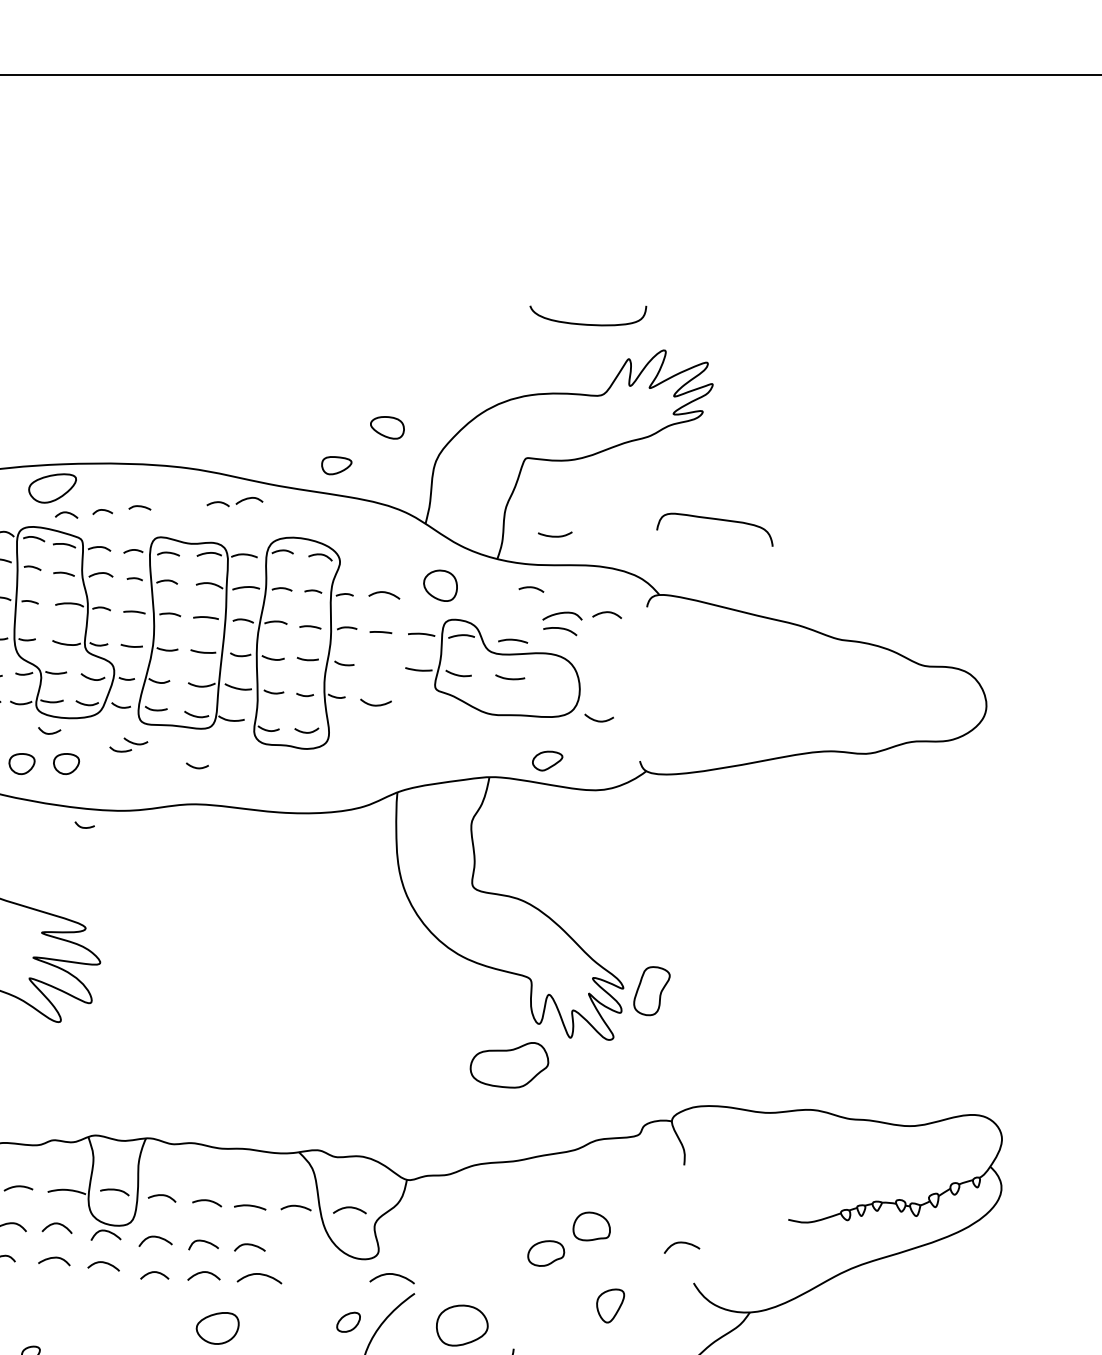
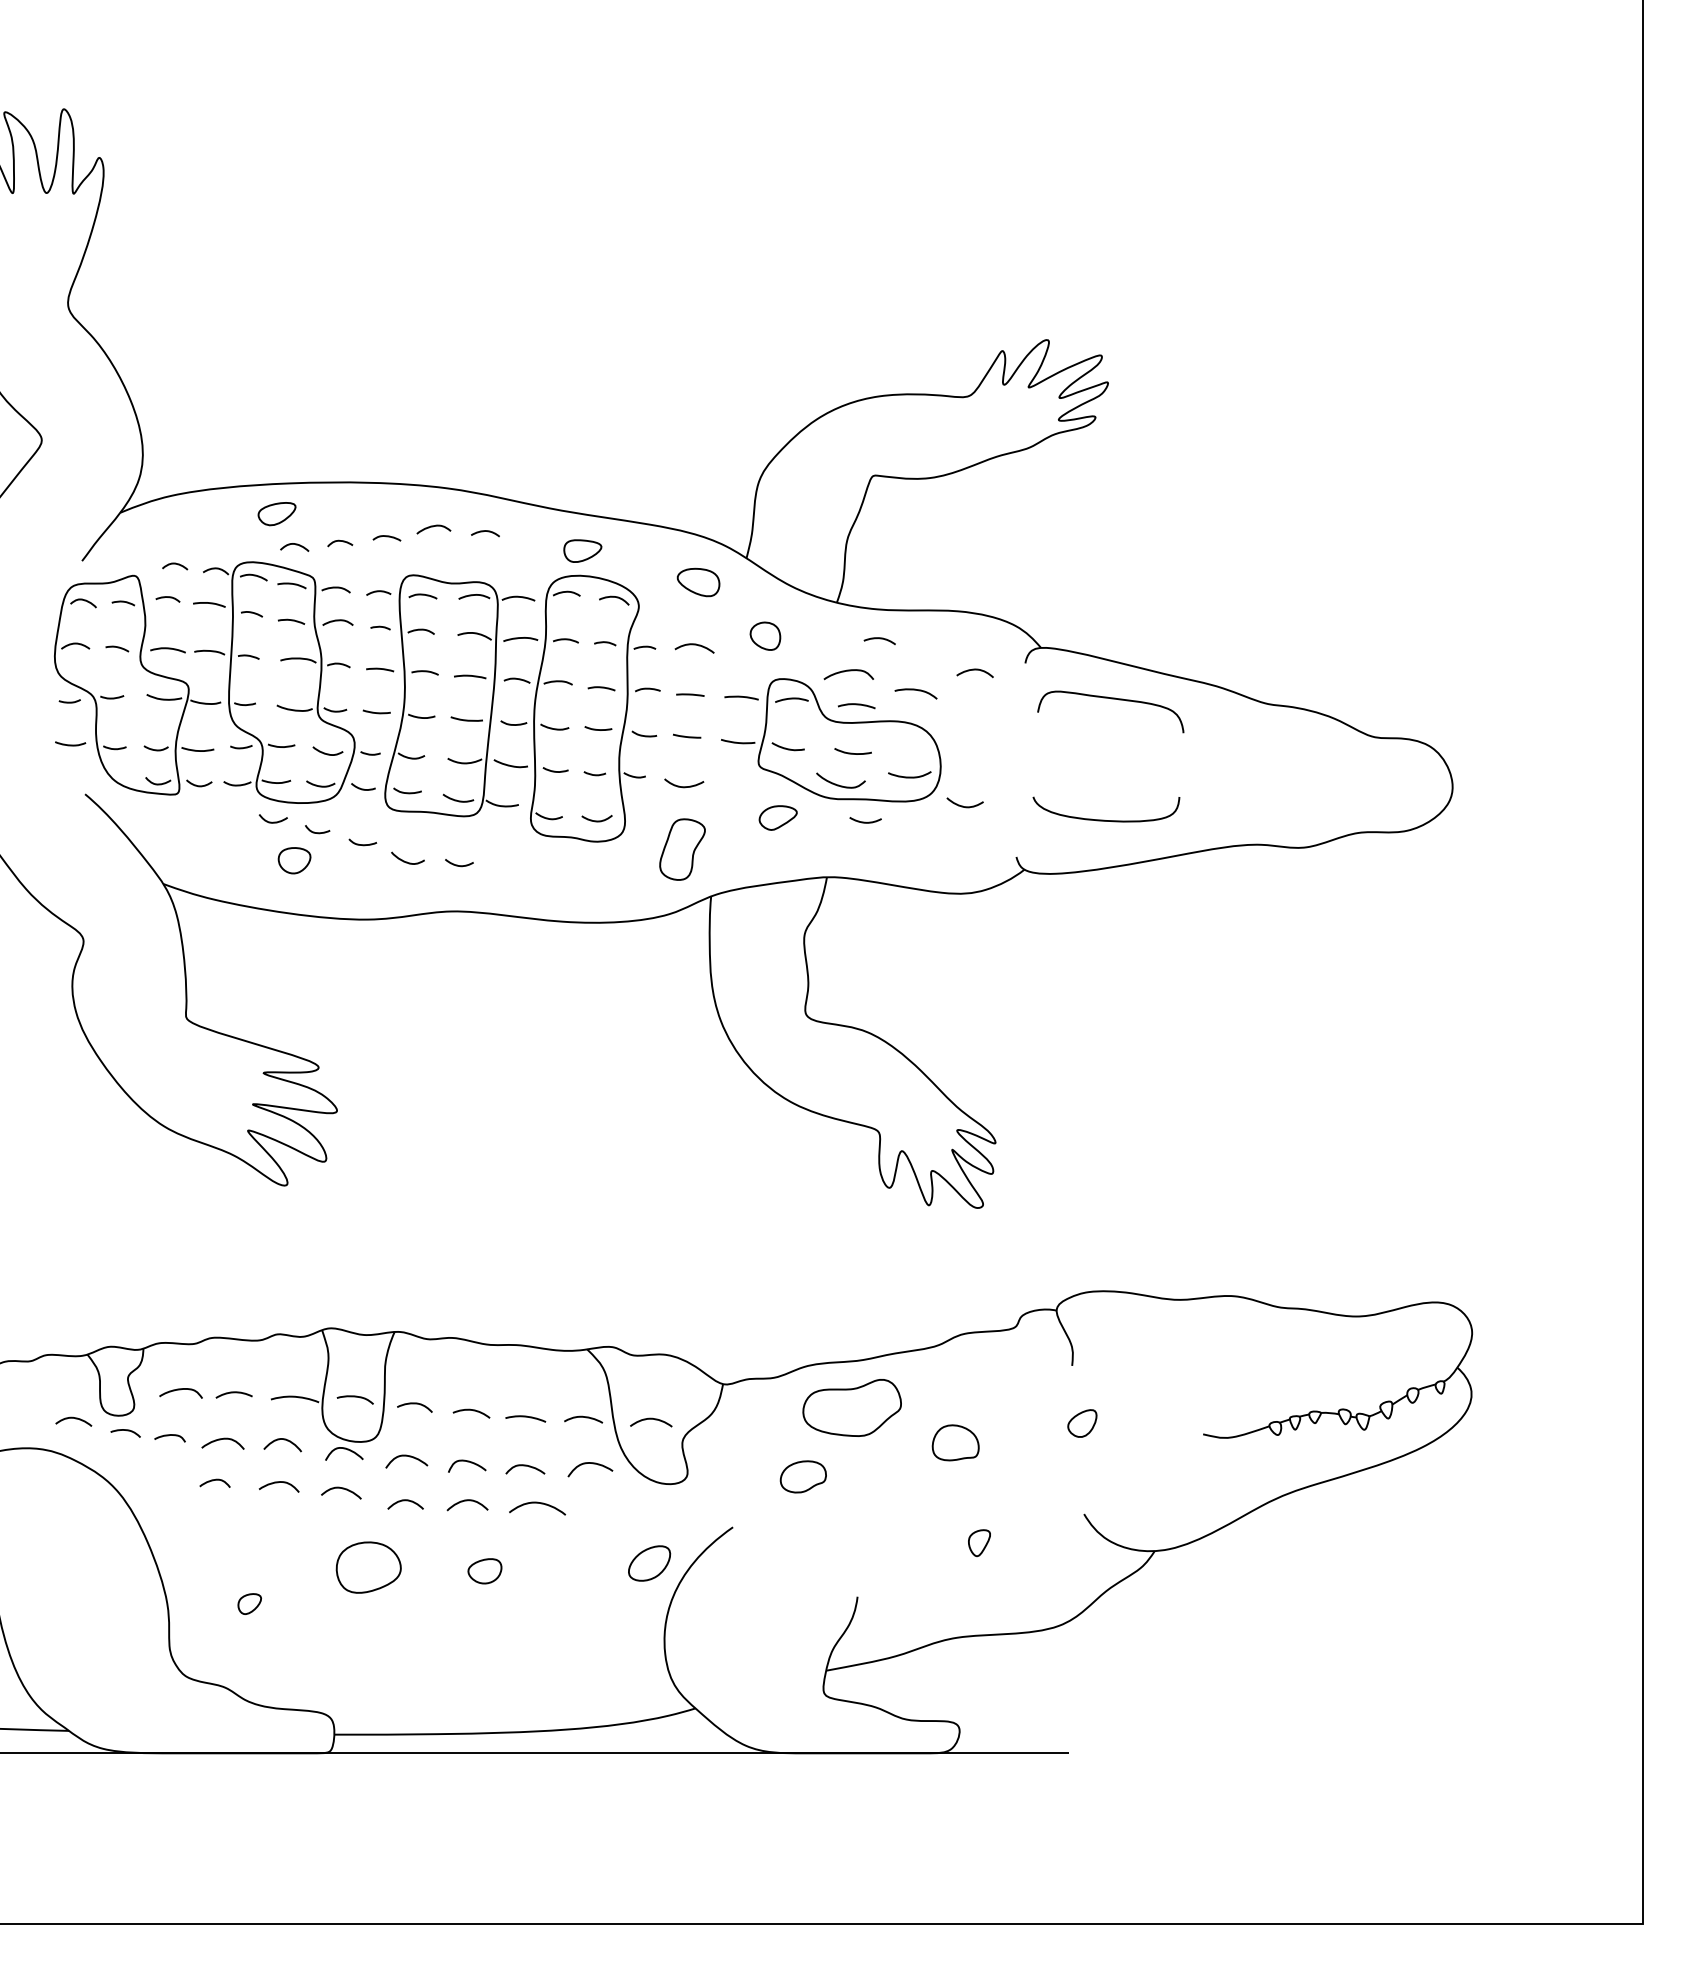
curve: (586, 323) -> (1104, 819), moved
part: (387, 427) -> (698, 582), moved
part: (336, 465) -> (582, 550), moved
part: (52, 489) -> (276, 514), size x0.62
curve: (249, 499) -> (433, 527), moved
curve: (715, 519) -> (1111, 699), moved
curve: (555, 535) -> (909, 776), moved
part: (440, 585) -> (765, 635), size x0.71
curve: (562, 613) -> (848, 671), moved
line: (378, 665) -> (687, 736), added
curve: (498, 703) -> (838, 784), added
curve: (520, 732) -> (865, 821), added
curve: (133, 742) -> (379, 833), removed
part: (547, 760) -> (777, 817), moved
part: (21, 763) -> (238, 860), removed
curve: (156, 764) -> (407, 861), added
curve: (84, 827) -> (317, 832), moved
part: (651, 991) -> (682, 849), moved
part: (508, 1064) -> (851, 1407), moved
part: (692, 1211) -> (1082, 1423), added
curve: (683, 1243) -> (592, 1464), moved
part: (545, 1253) -> (802, 1476), moved
curve: (392, 1274) -> (704, 1503), removed
part: (610, 1306) -> (979, 1543), size x0.62
part: (348, 1322) -> (649, 1563), size x1.43
part: (462, 1325) -> (368, 1567), moved
part: (217, 1328) -> (484, 1571), size x0.62

